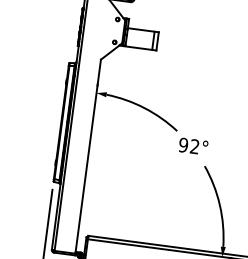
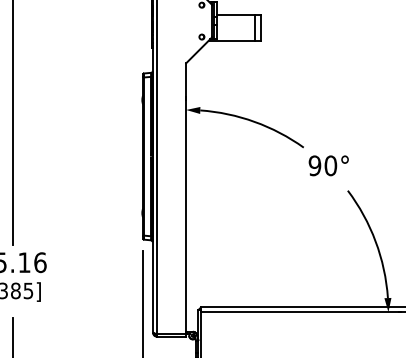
text: (194, 146) -> (330, 165), 92° -> 90°

